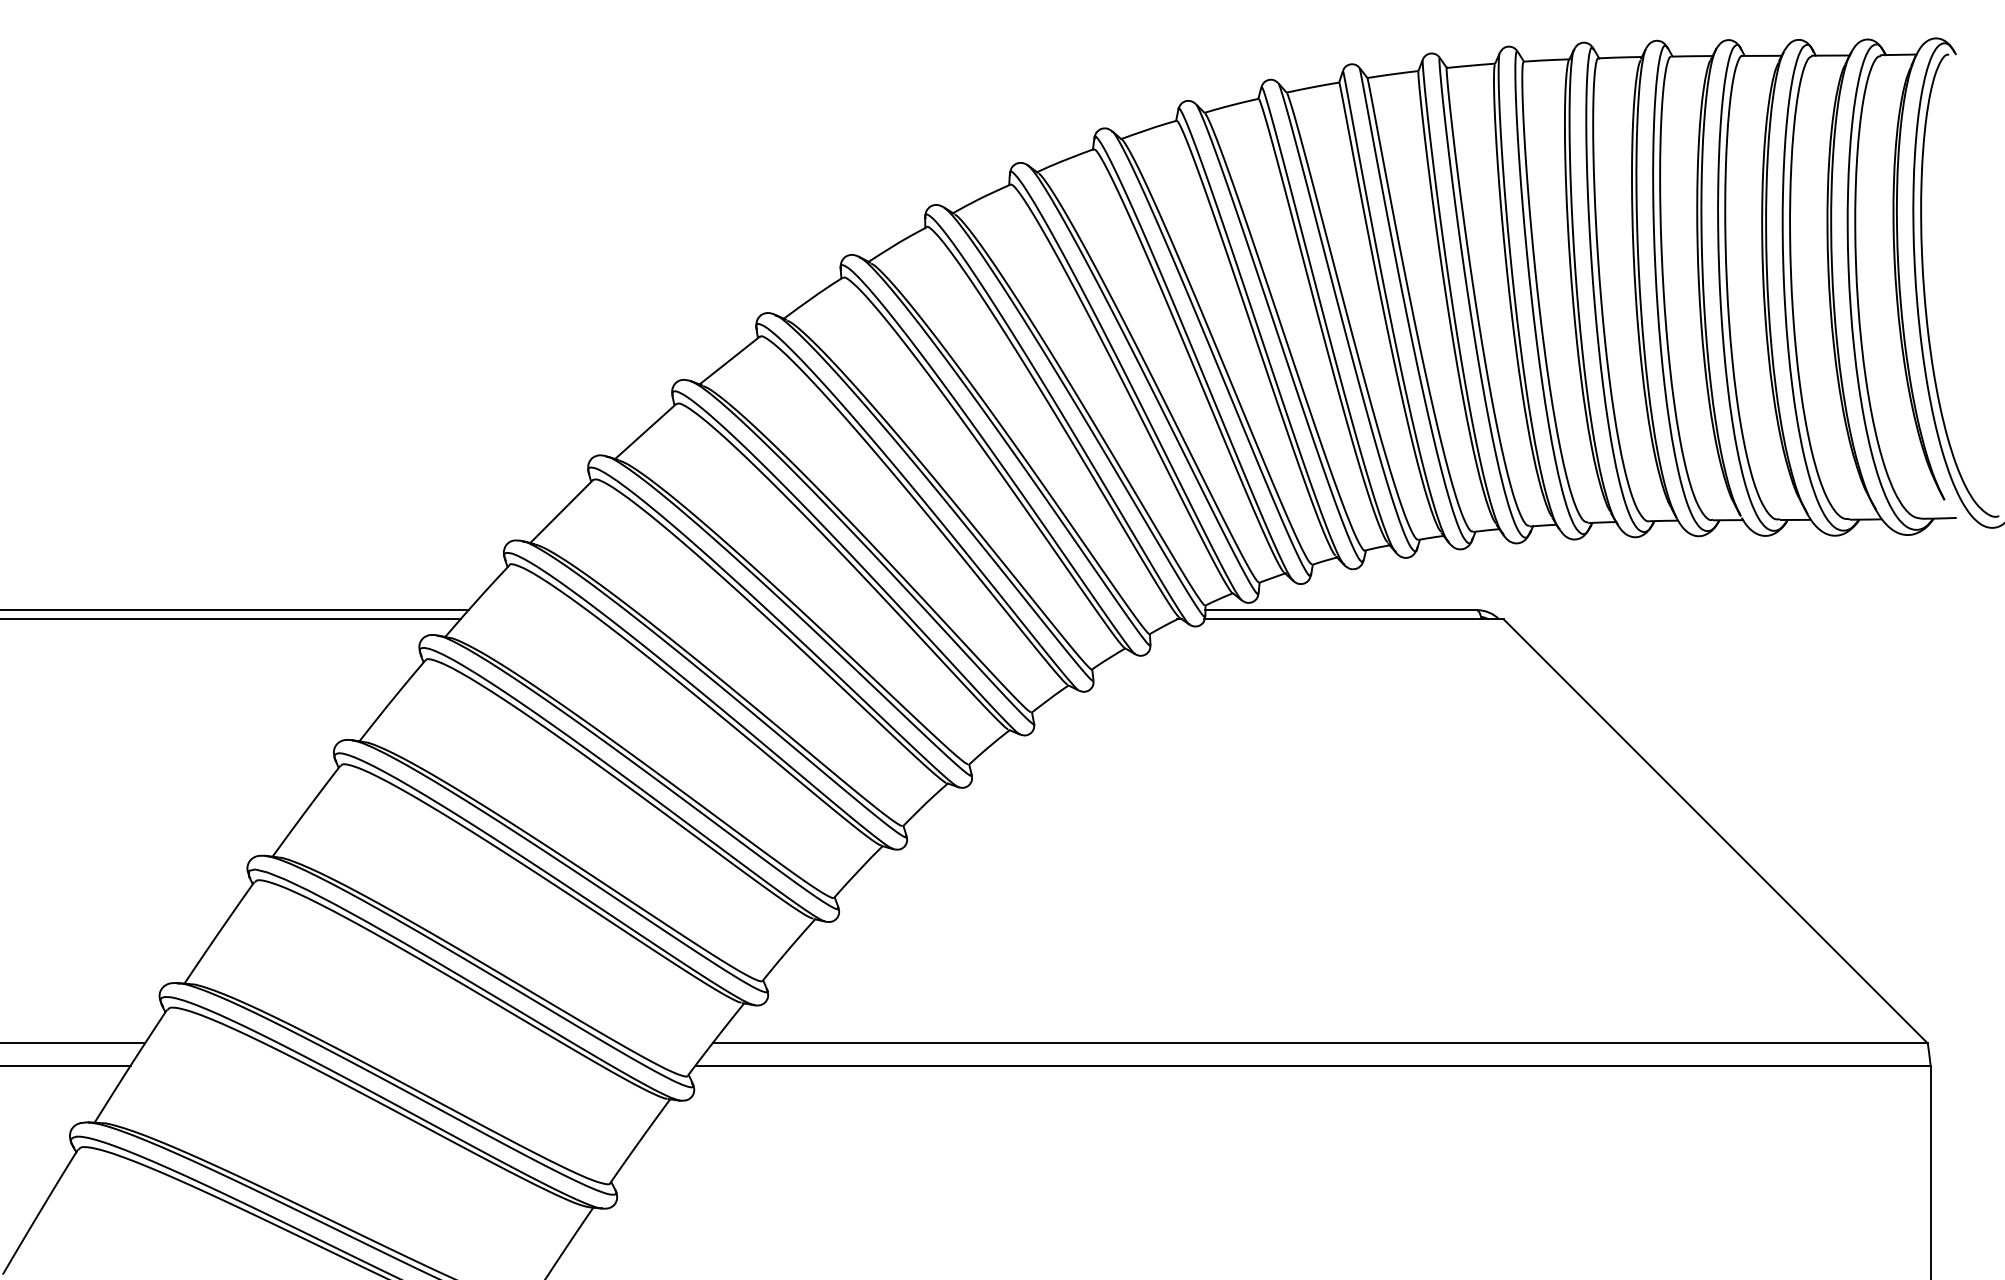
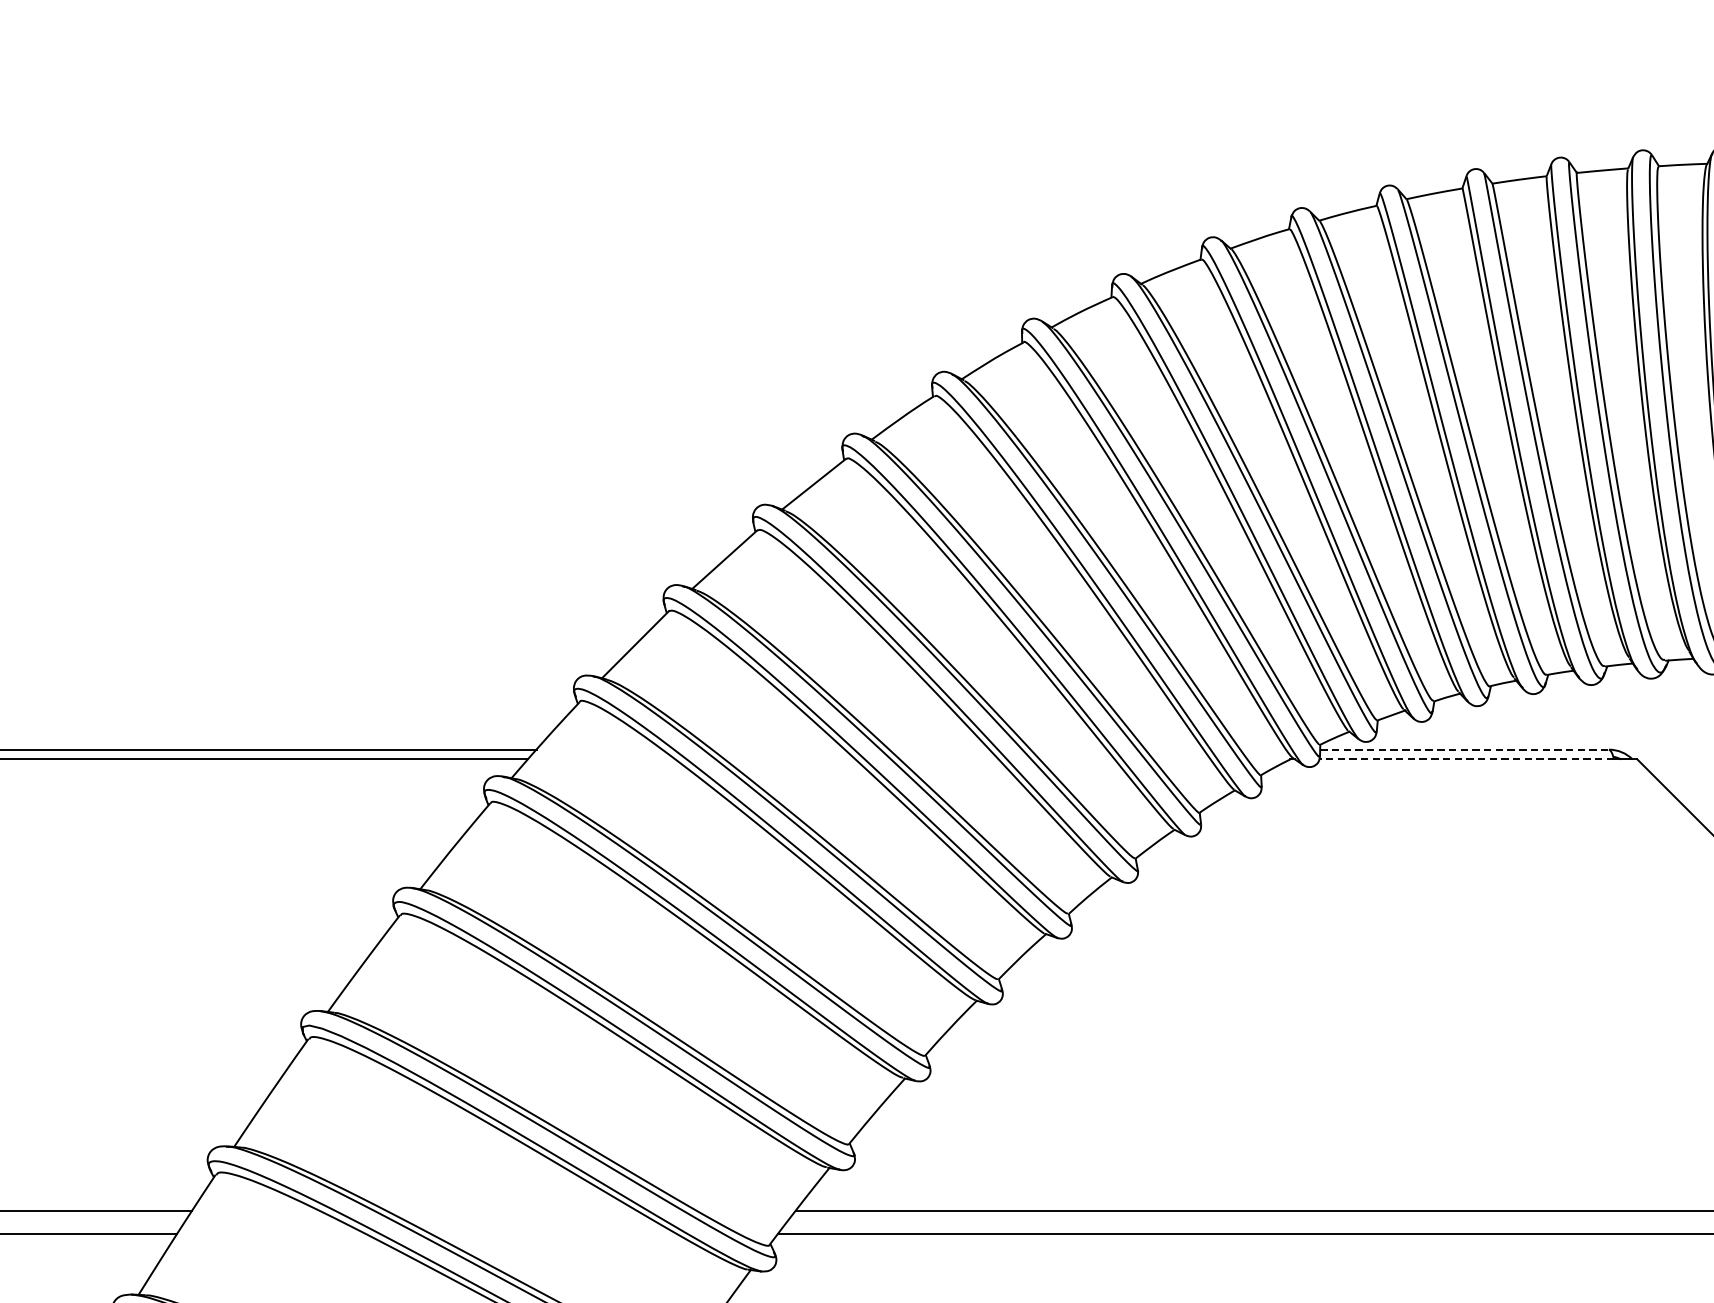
line: (1341, 610) -> (1464, 750), solid -> dashed
line: (1343, 619) -> (1467, 759), solid -> dashed

